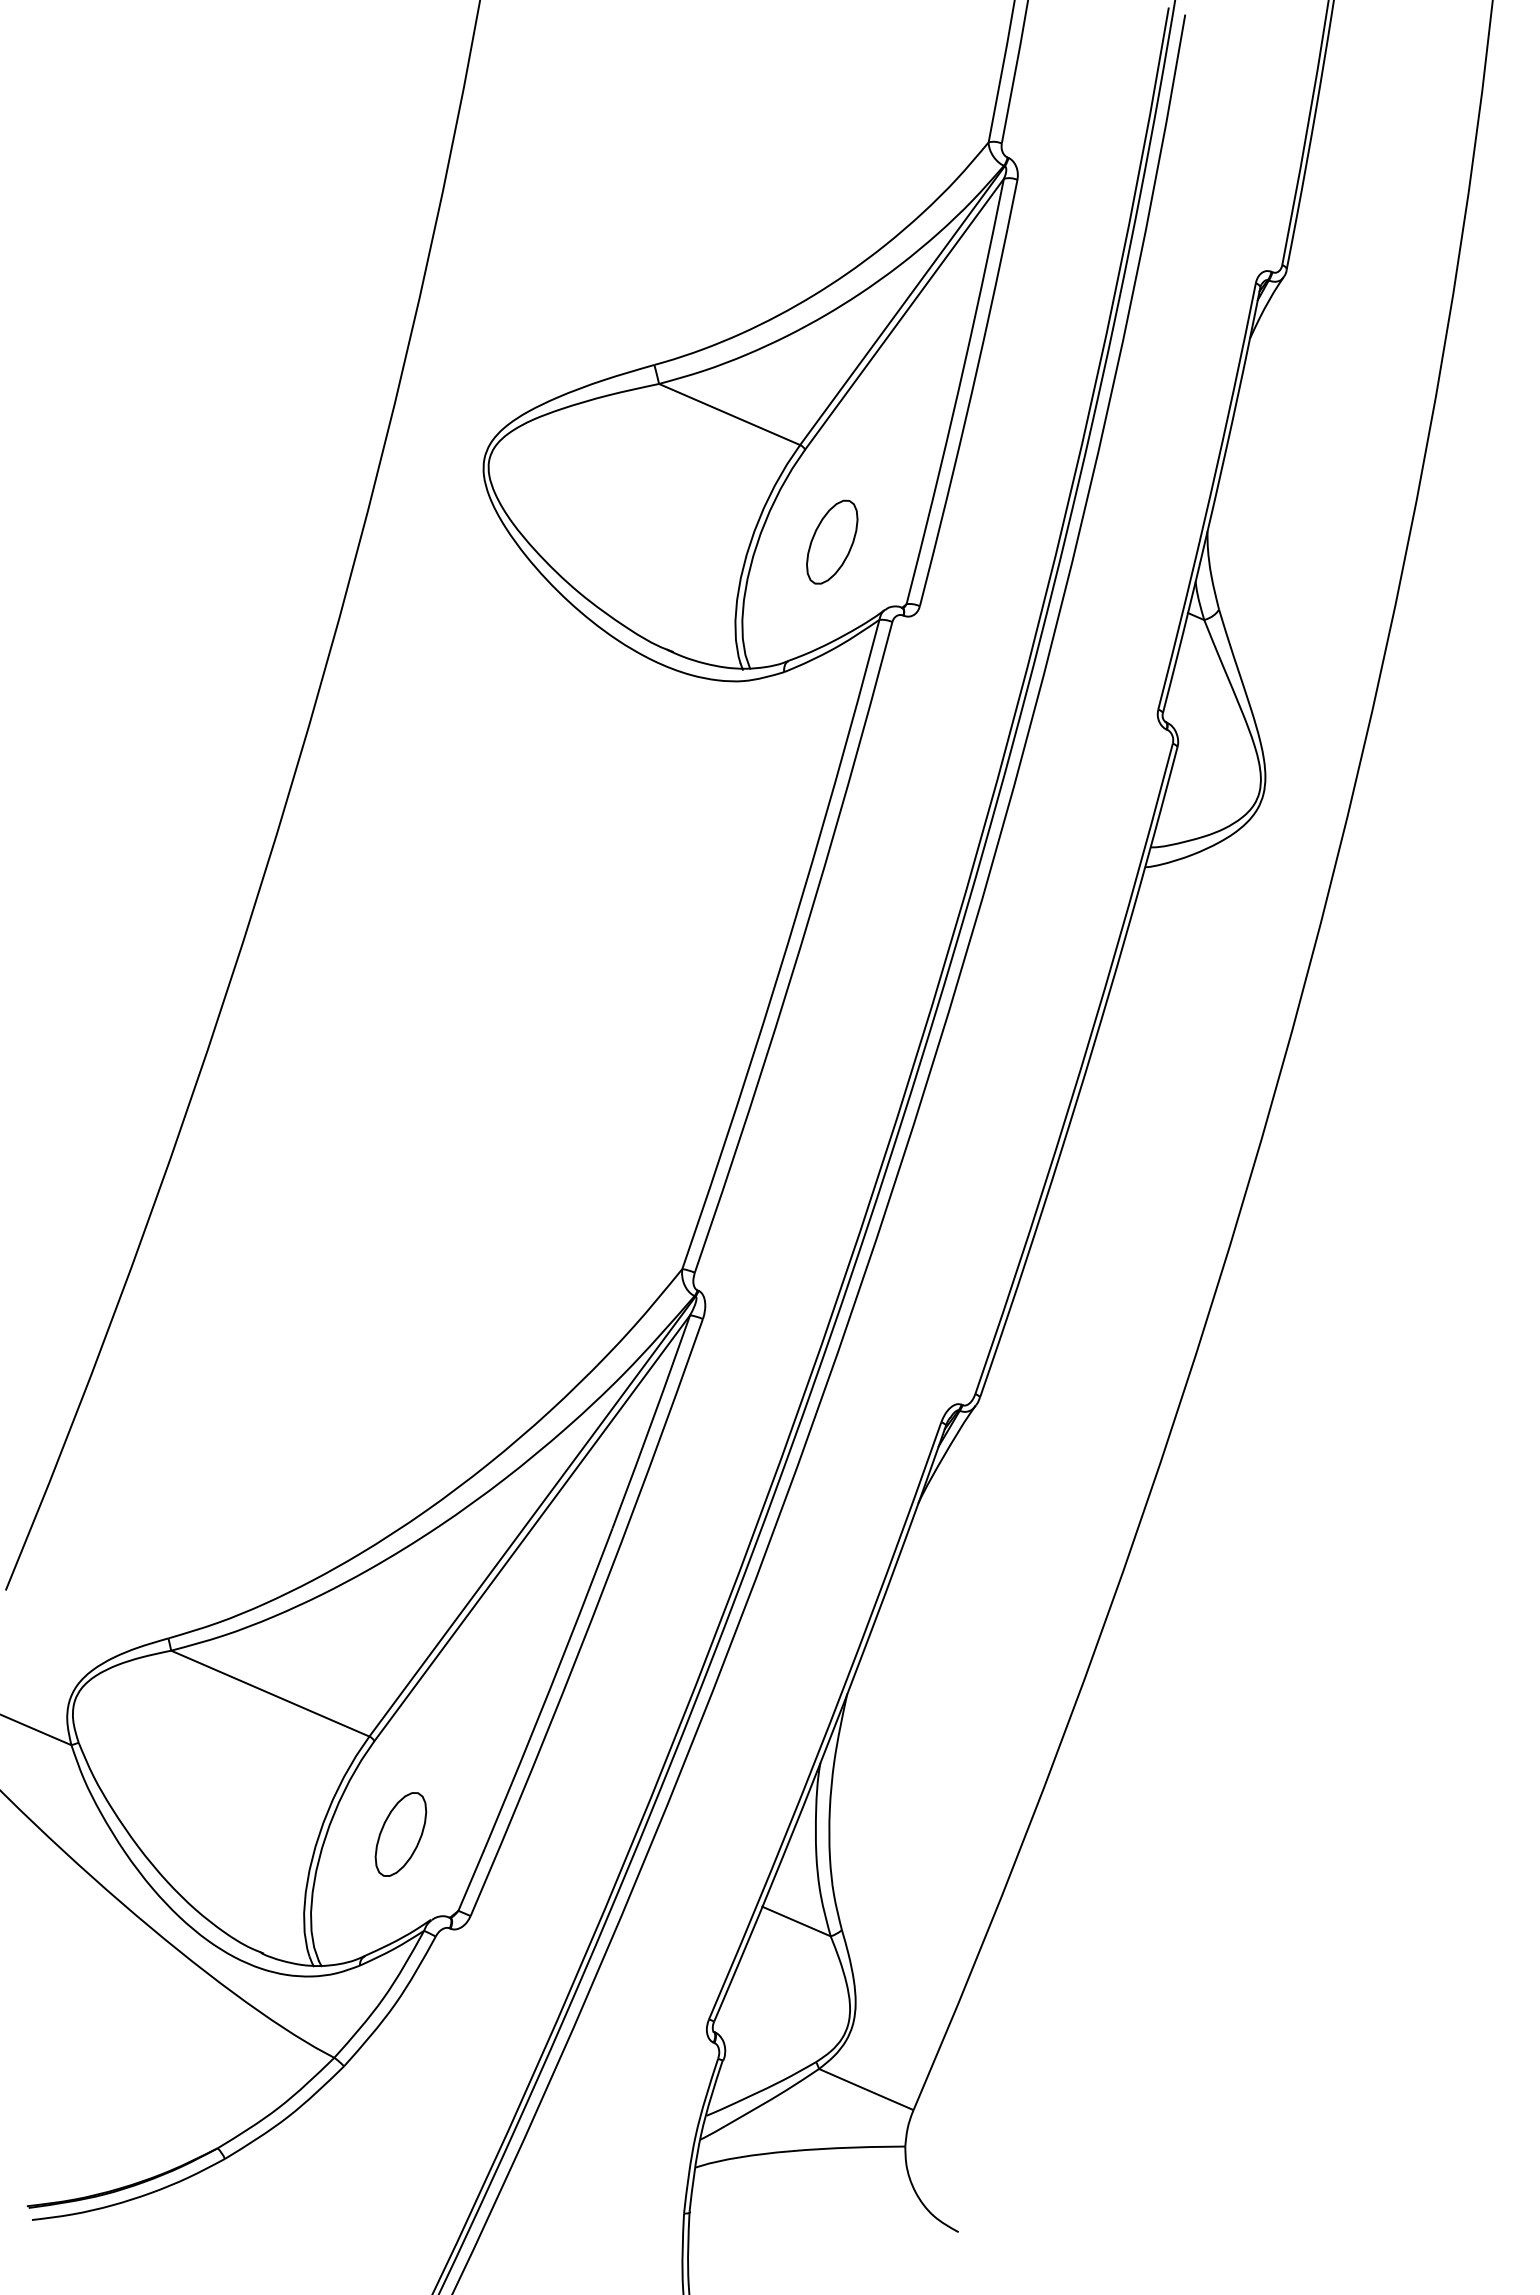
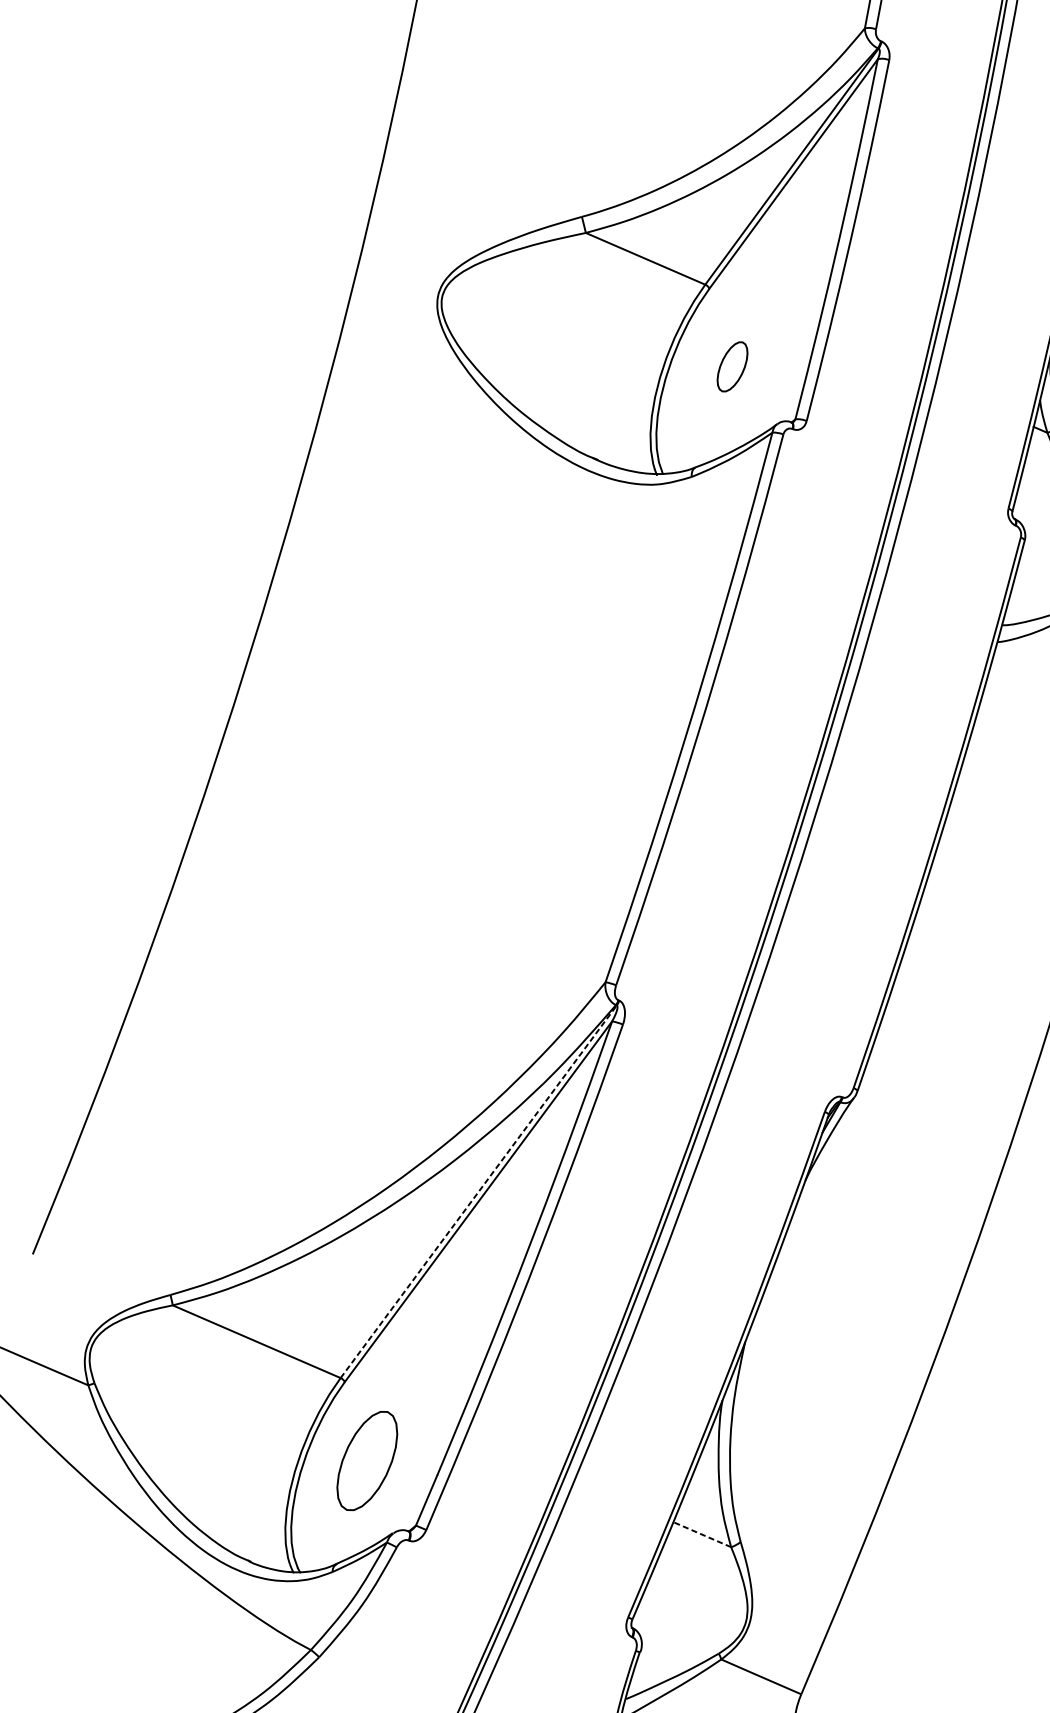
part: (832, 541) -> (732, 366), size x0.7
line: (532, 1516) -> (478, 1191), solid -> dashed
part: (400, 1834) -> (366, 1460), size x1.4
line: (796, 1921) -> (702, 1534), solid -> dashed

